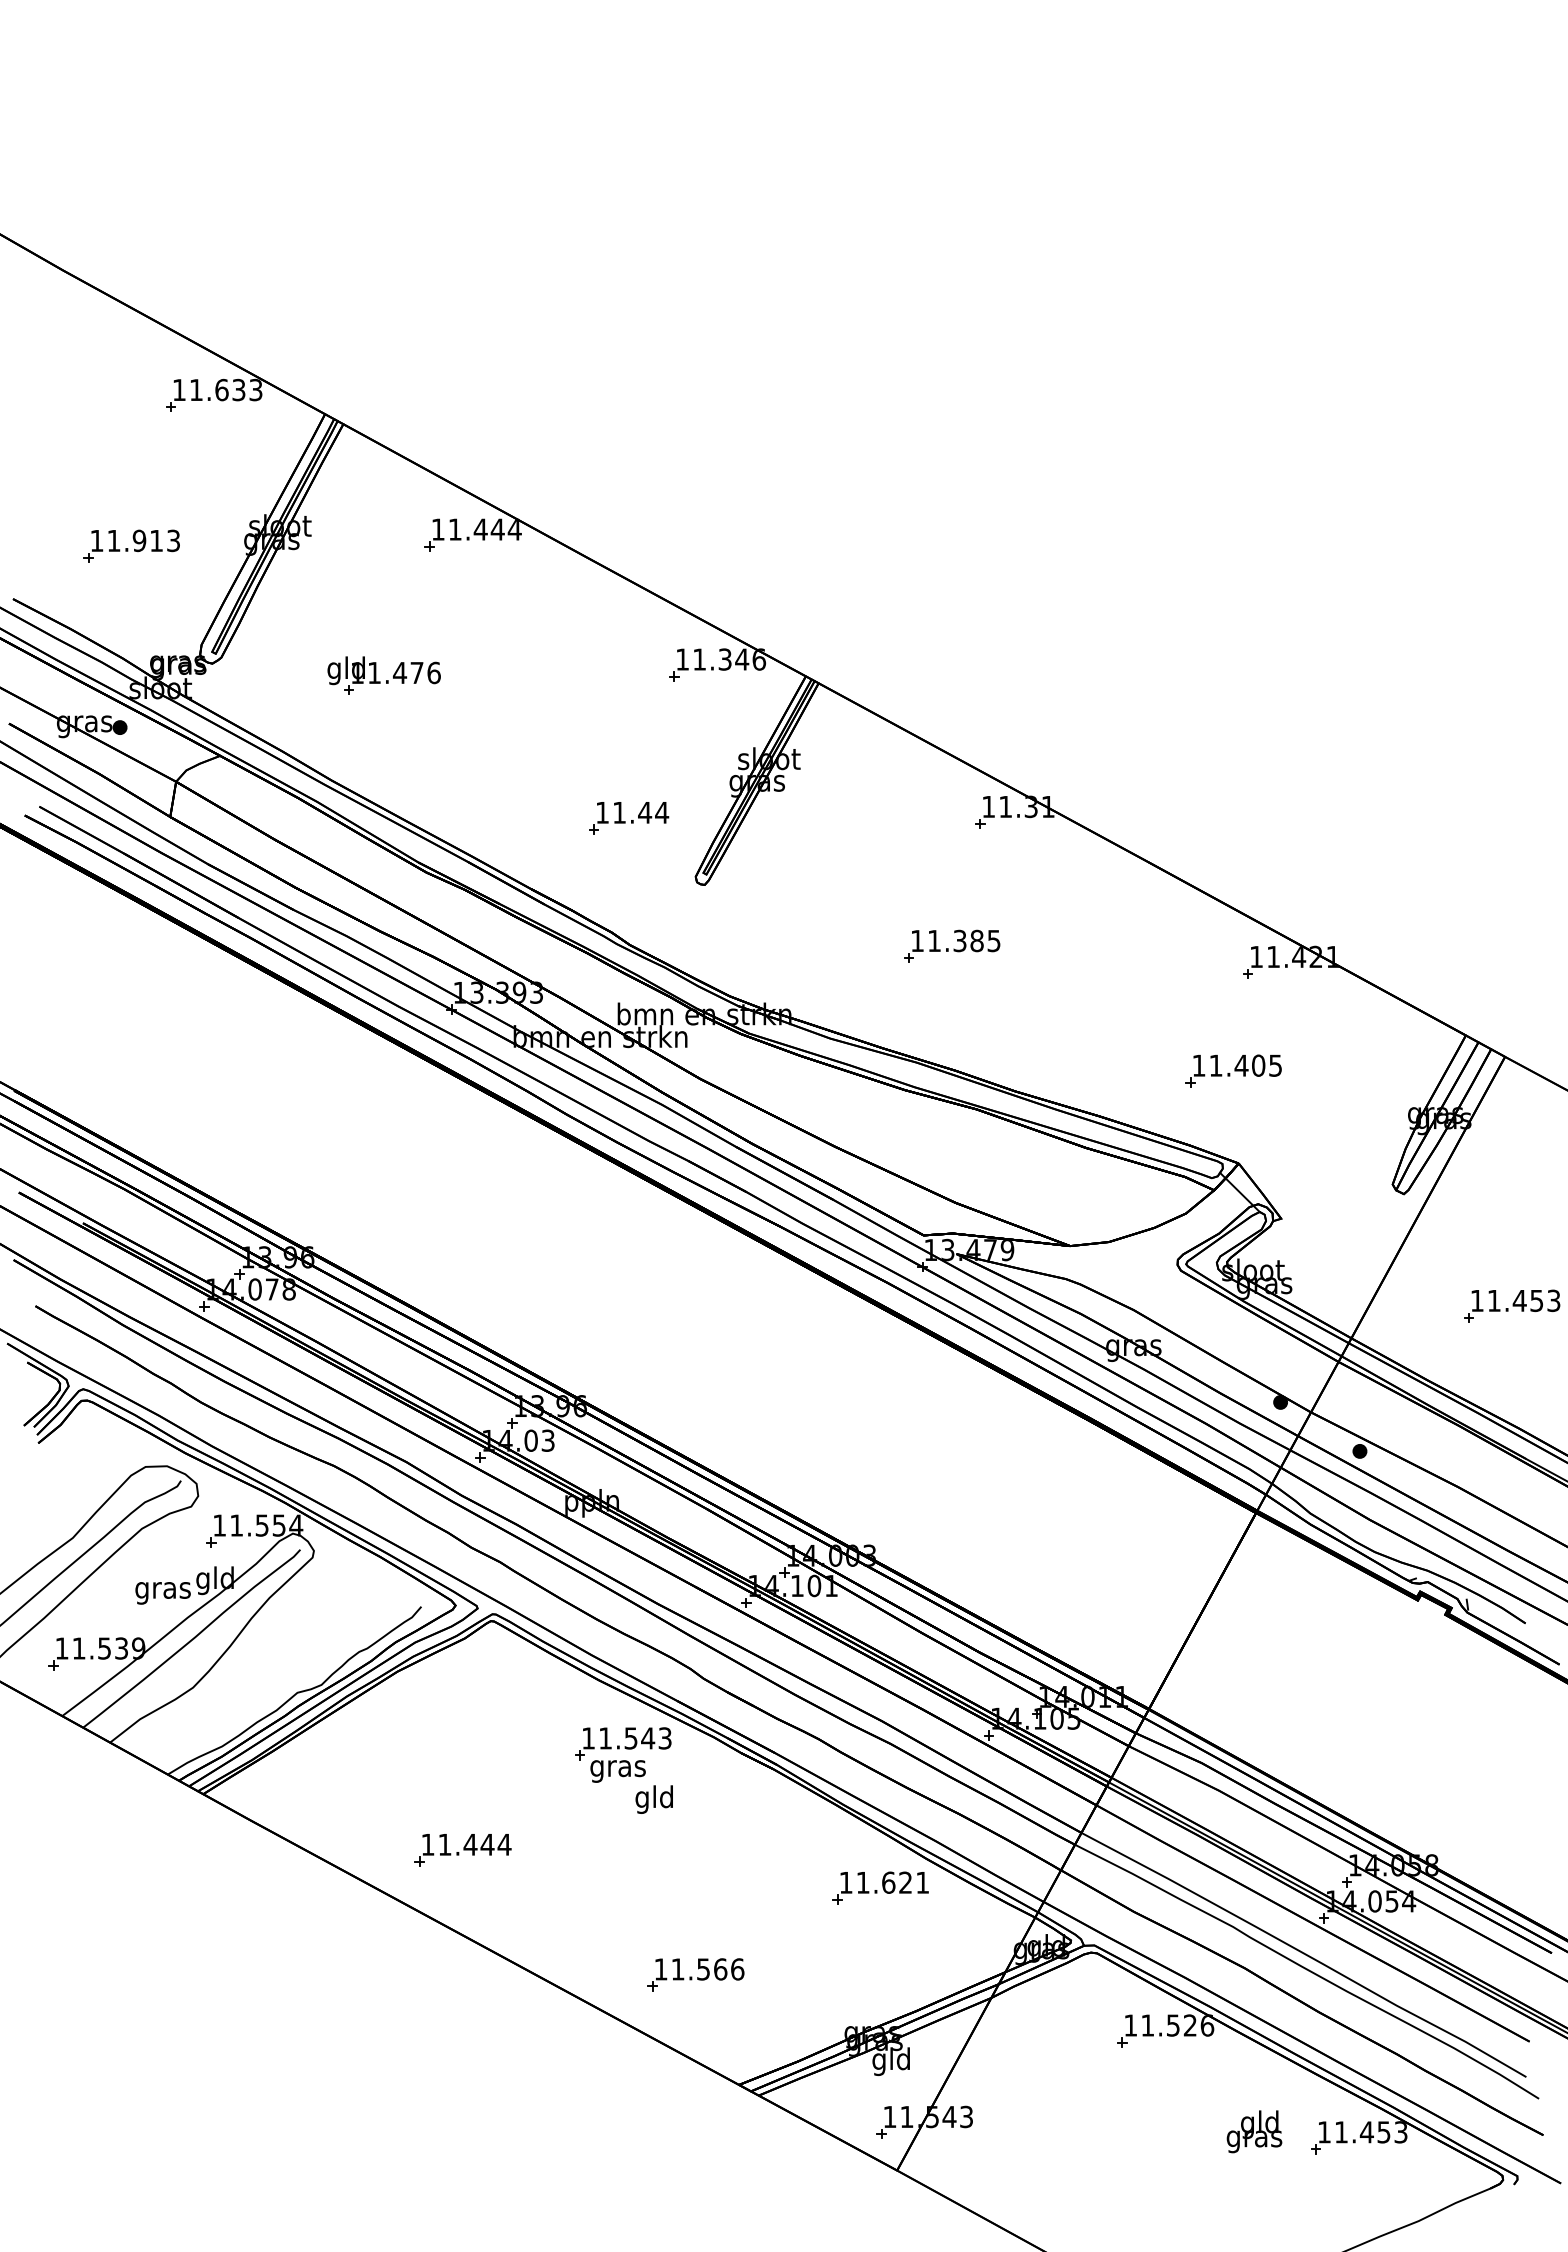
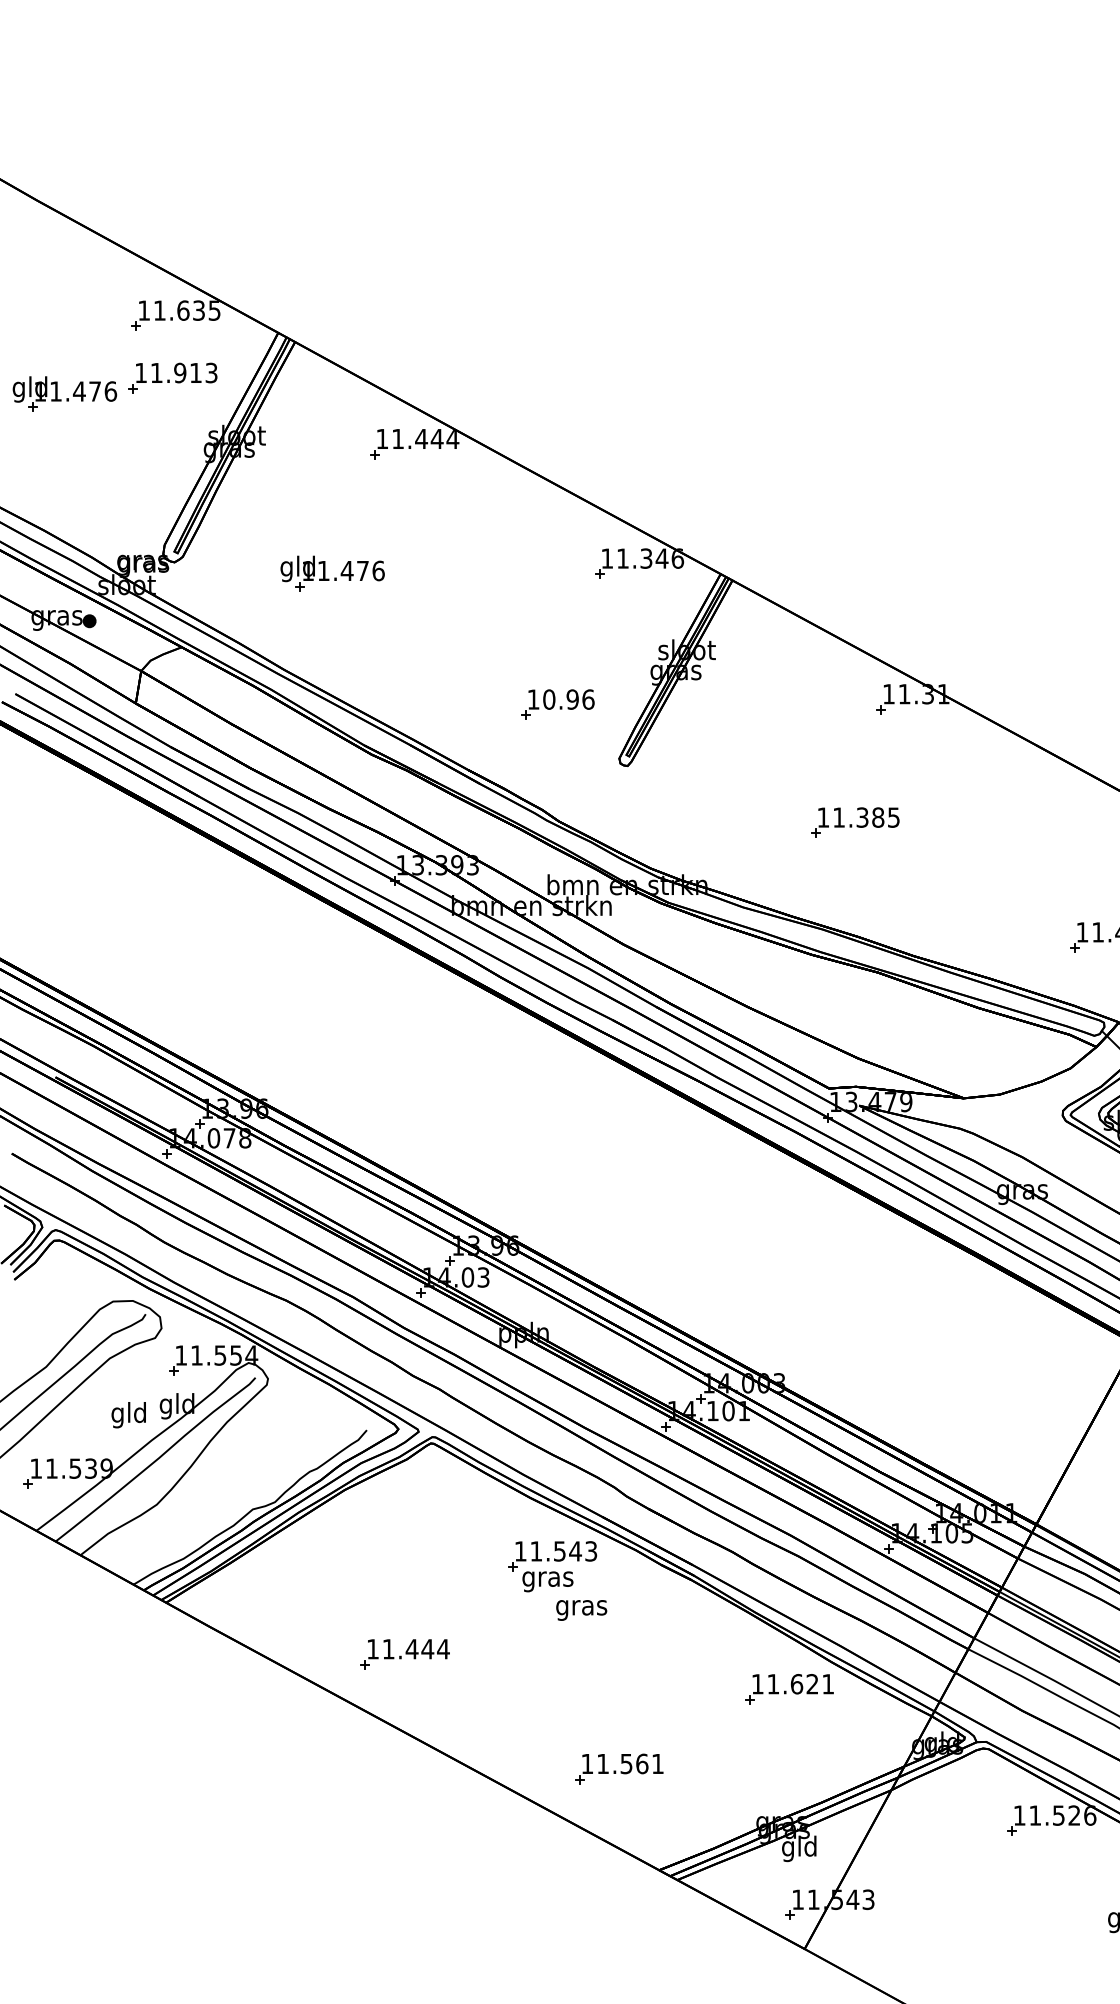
text: (256, 389) -> (215, 310), 11.633 -> 11.635
part: (92, 480) -> (64, 393), added
part: (131, 545) -> (172, 377), moved
text: (641, 812) -> (569, 699), 11.44 -> 10.96
text: (162, 1590) -> (128, 1415), gras -> gld
text: (654, 1799) -> (581, 1607), gld -> gras
text: (737, 1969) -> (657, 1764), 11.566 -> 11.561

